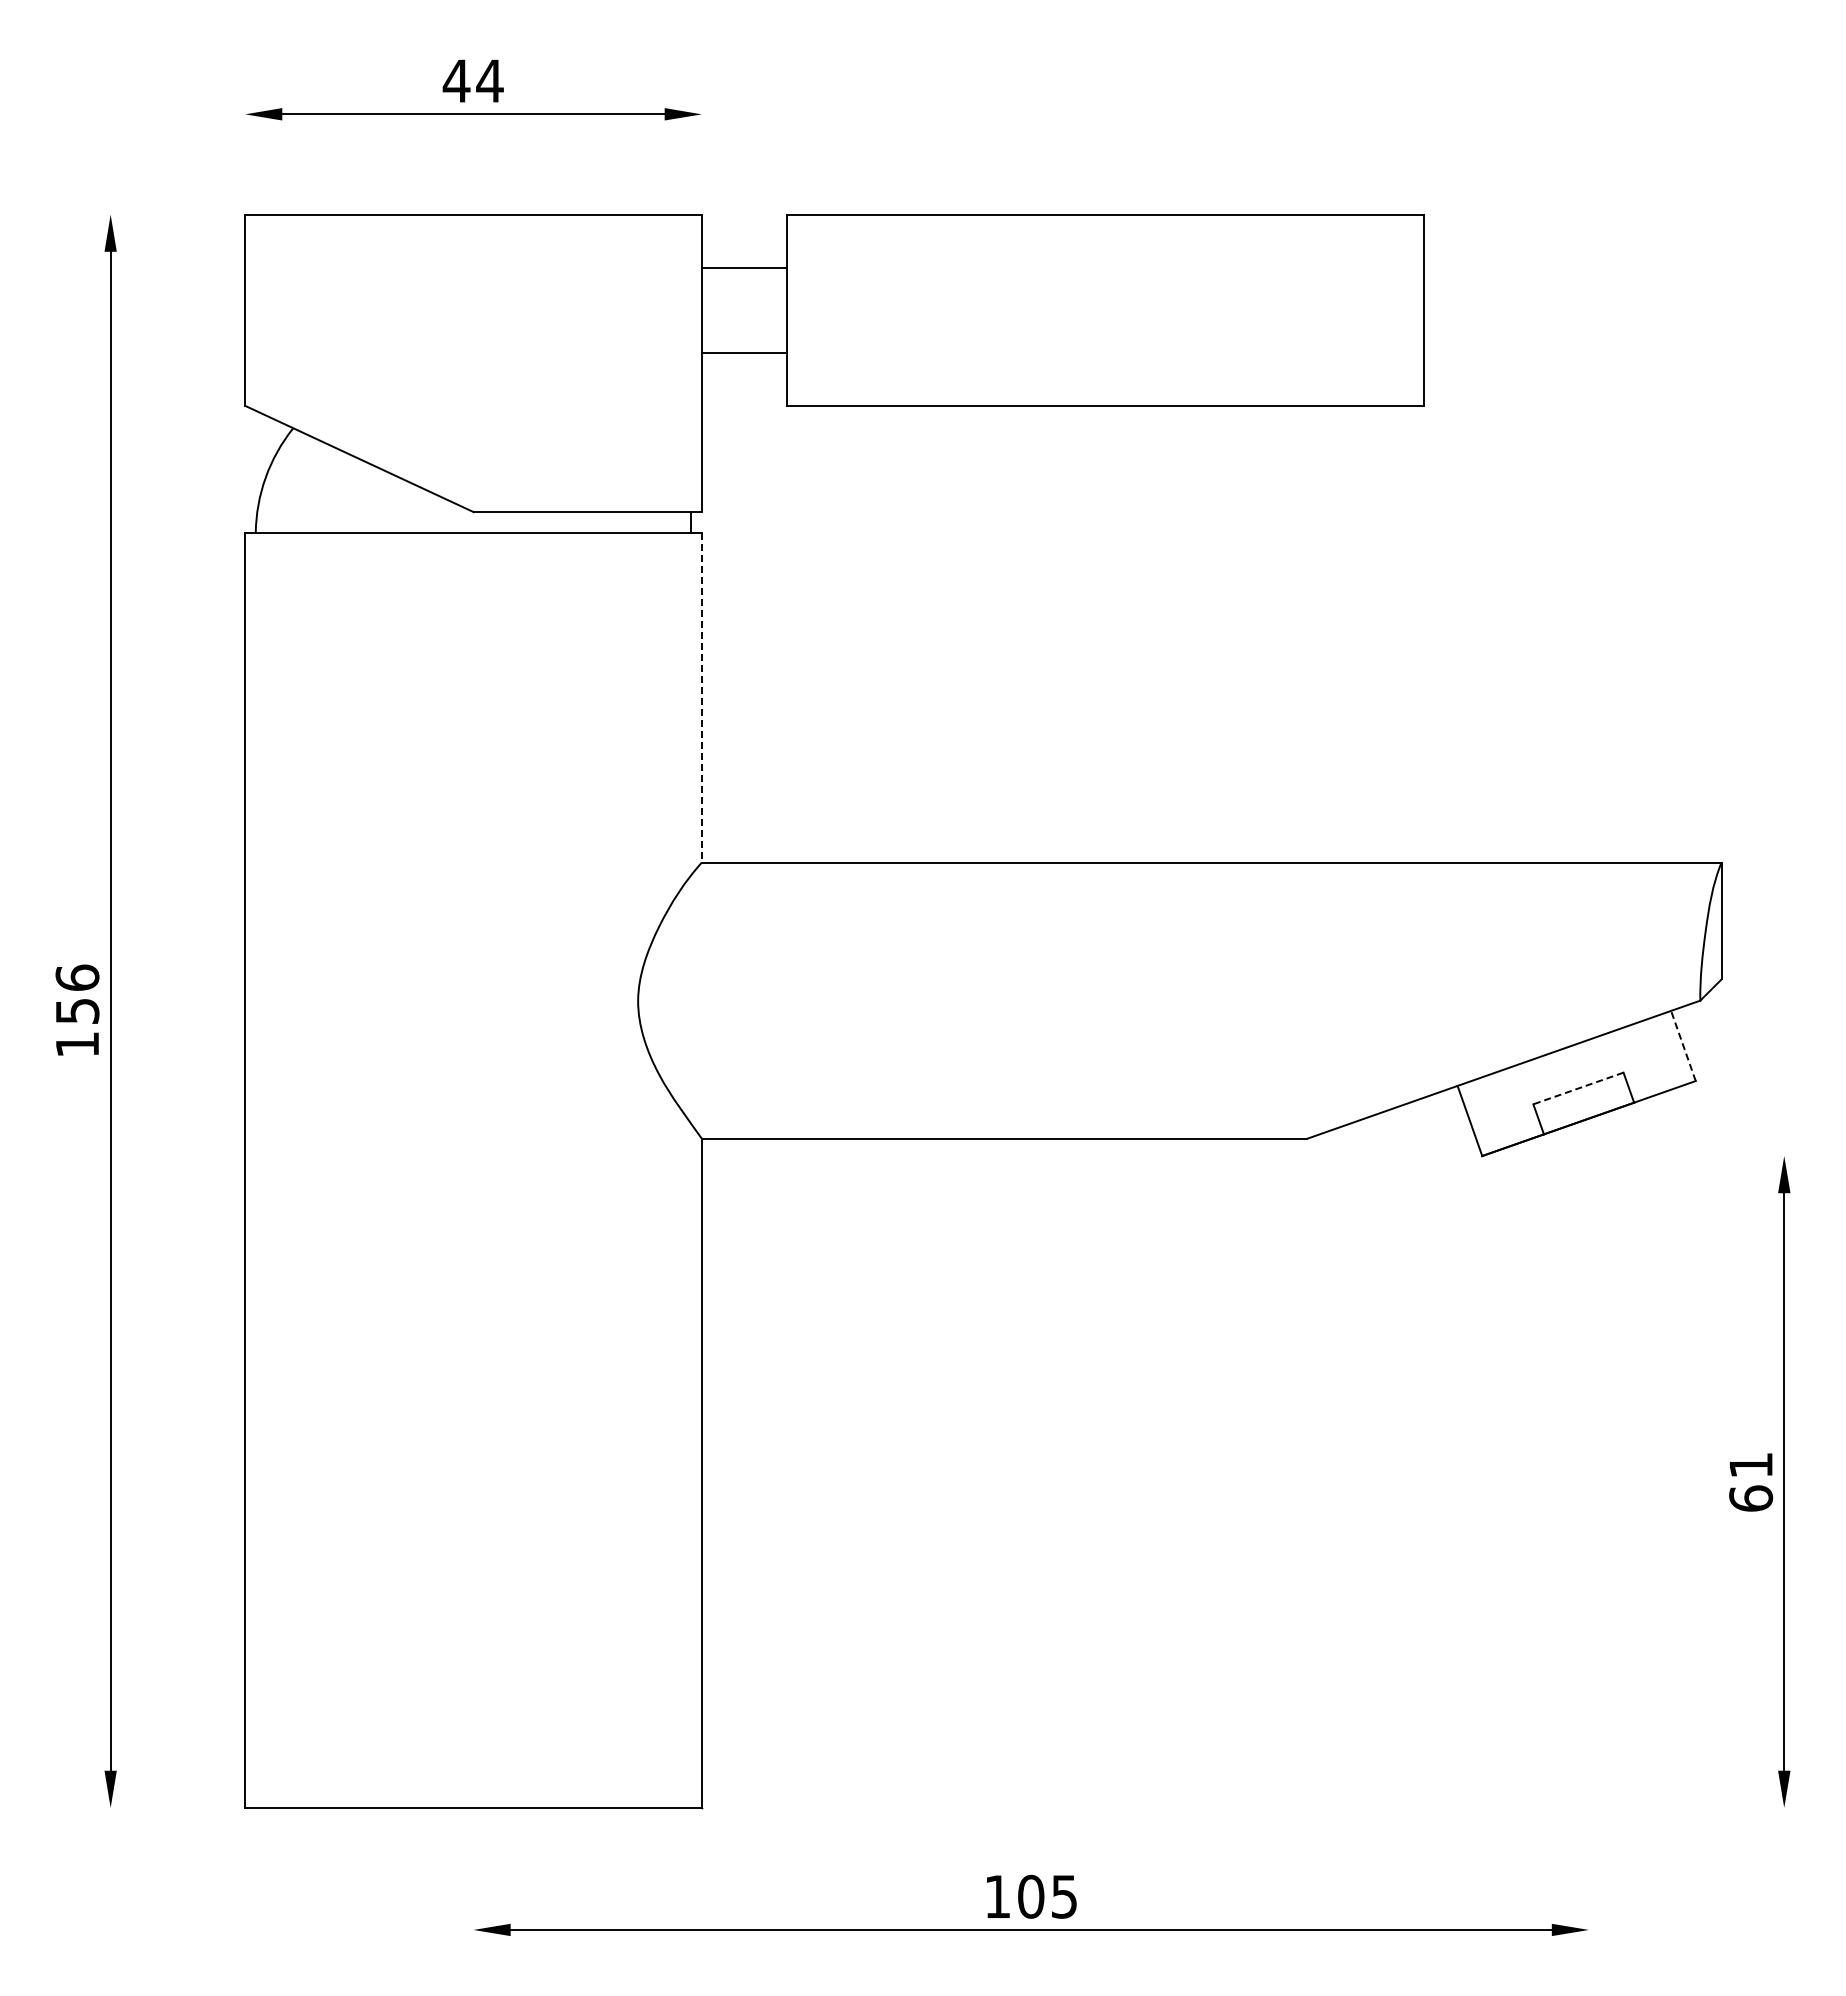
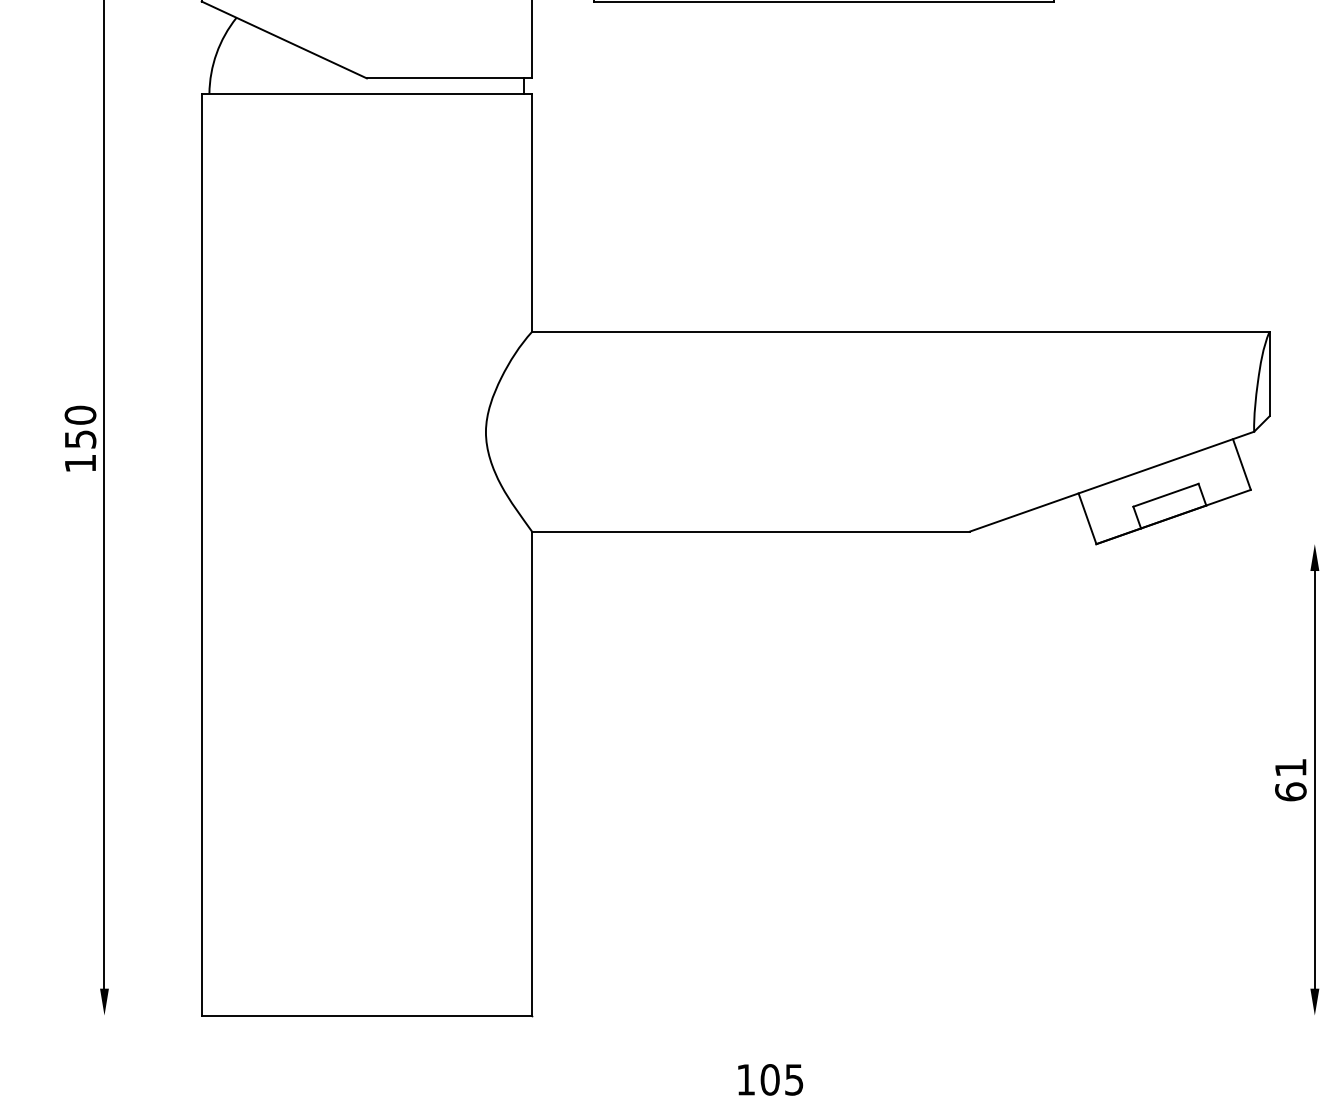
line: (701, 697) -> (531, 212), dashed -> solid
text: (77, 977) -> (80, 415), 156 -> 150
line: (1683, 1045) -> (1241, 464), dashed -> solid
line: (1578, 1088) -> (1166, 495), dashed -> solid

